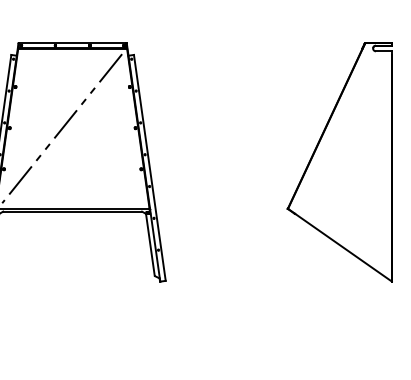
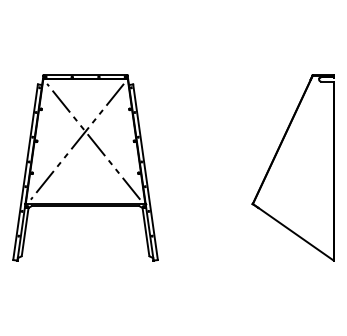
line: (82, 128) -> (93, 141), added

